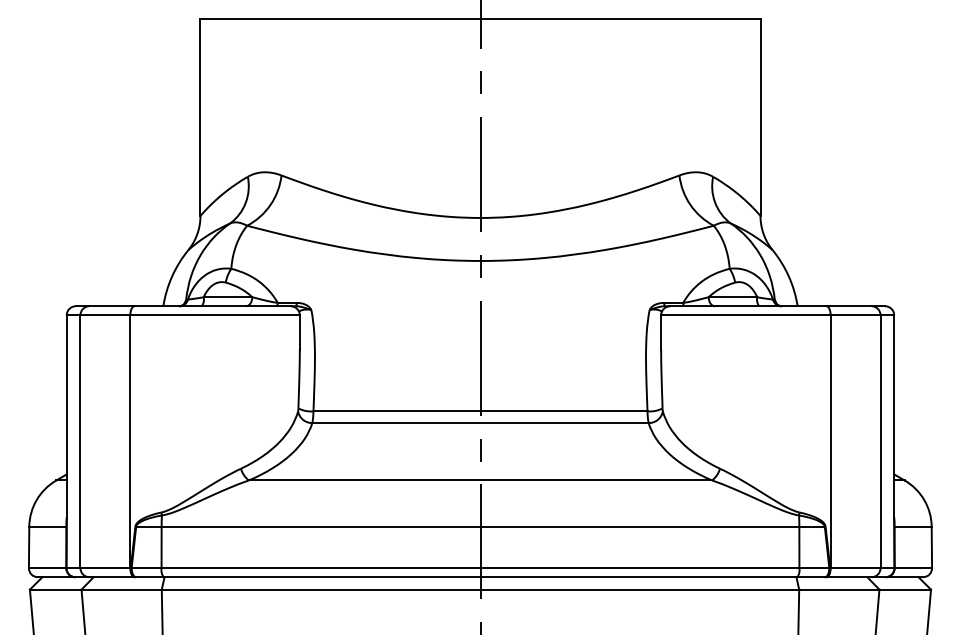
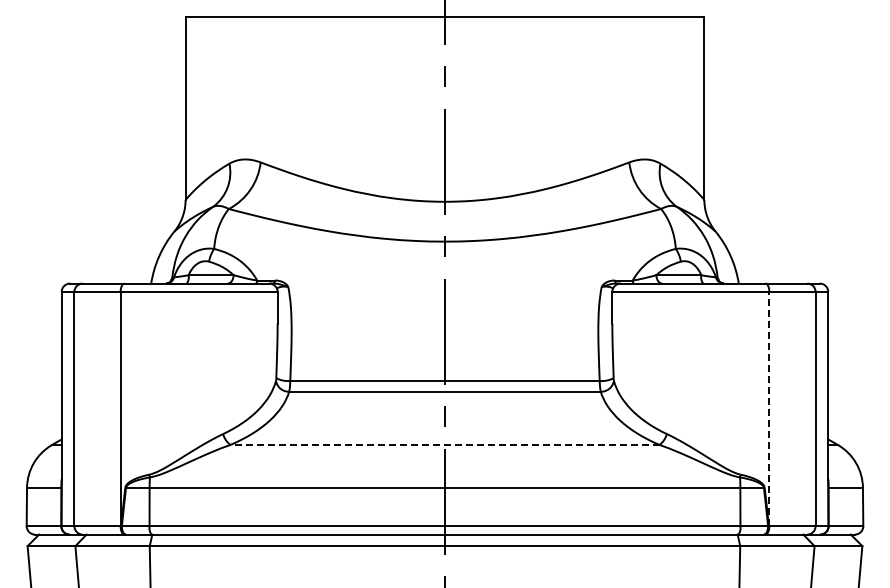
line: (830, 441) -> (769, 408), solid -> dashed
line: (481, 479) -> (445, 444), solid -> dashed

